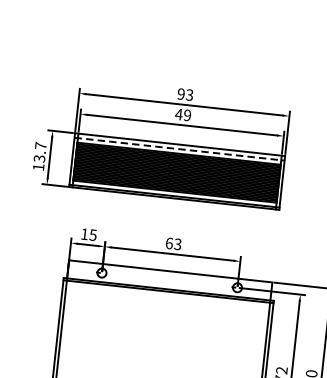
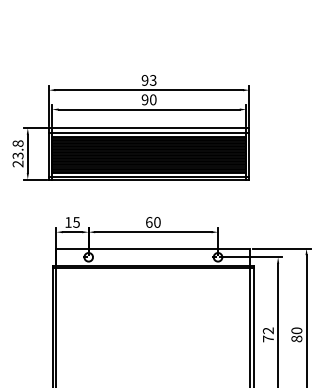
text: (182, 114) -> (148, 99), 49 -> 90
line: (179, 149) -> (149, 132), dashed -> solid
text: (39, 156) -> (17, 153), 13.7 -> 23.8
text: (178, 244) -> (157, 222), 63 -> 60

